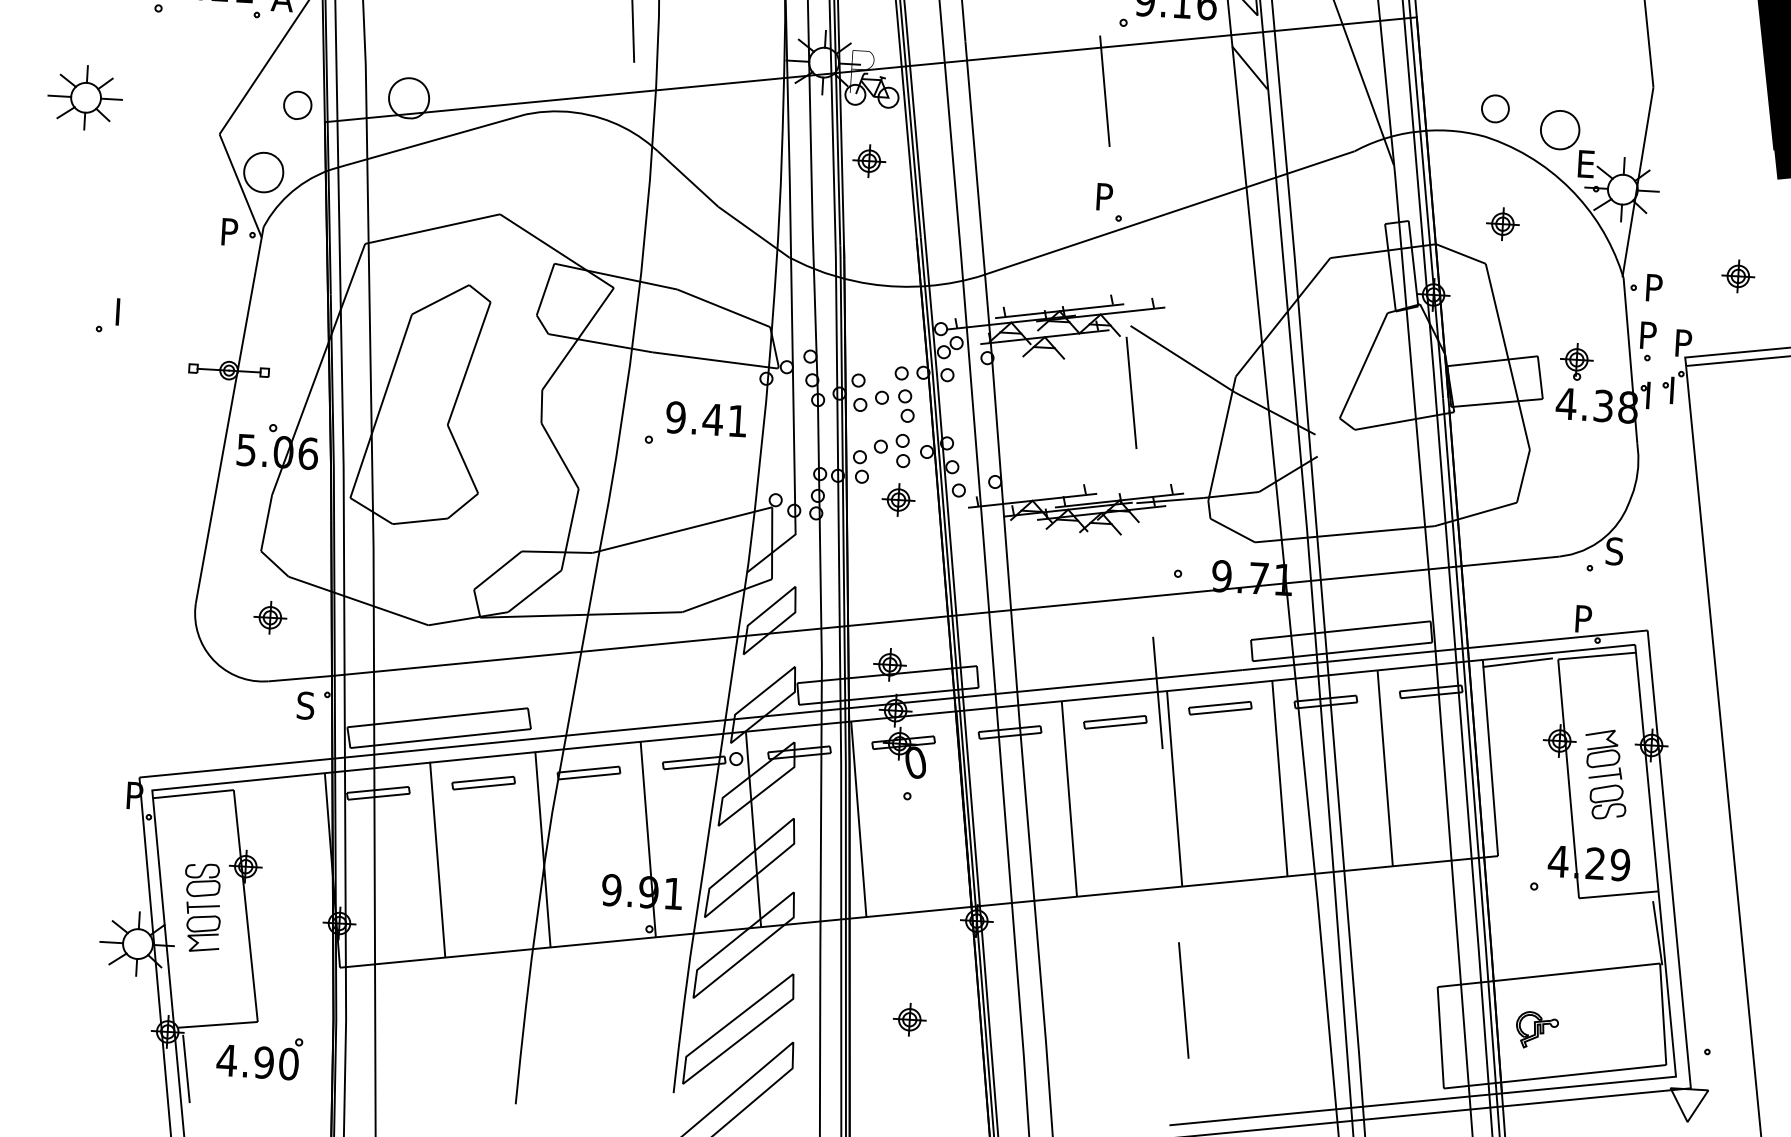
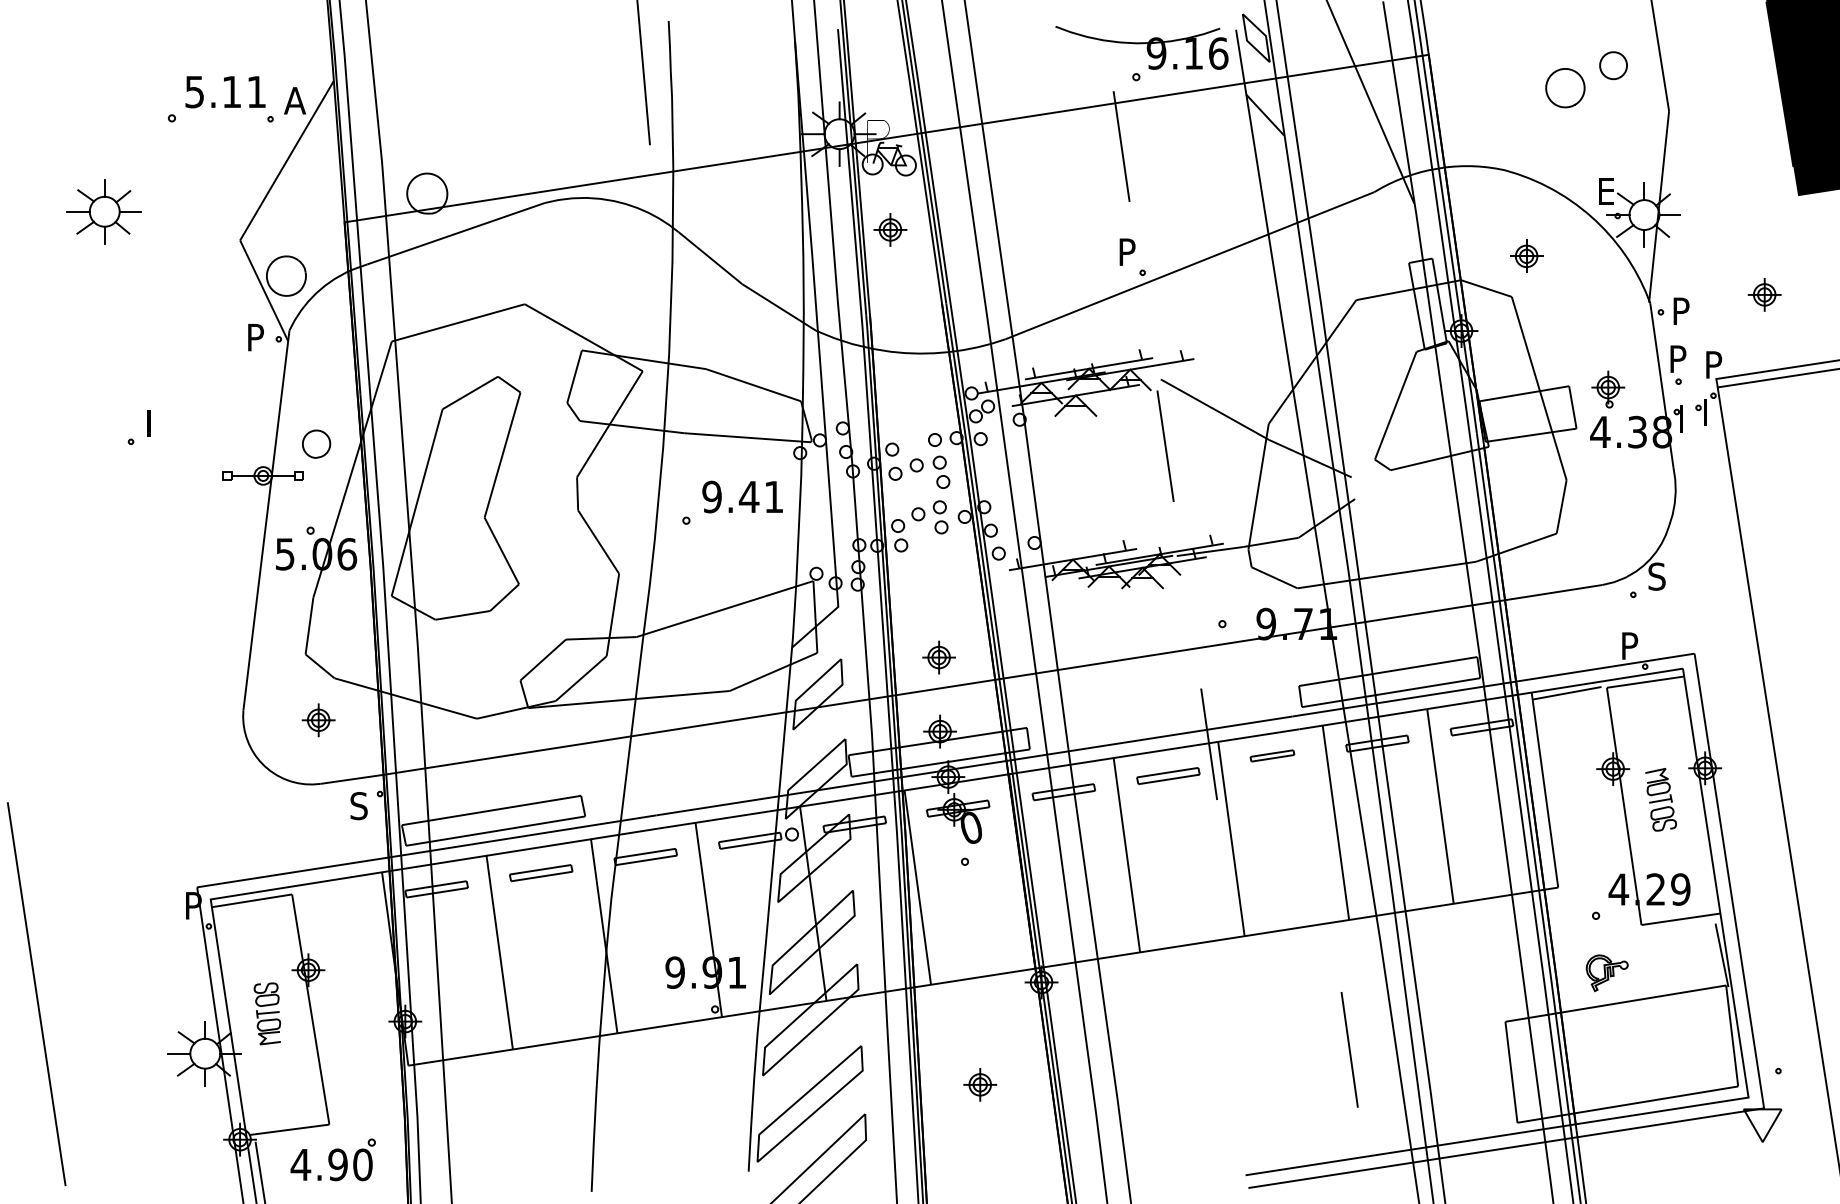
curve: (1496, 96) -> (1613, 53), moved
part: (297, 104) -> (316, 443), moved
curve: (1572, 143) -> (1578, 100), moved
part: (897, 499) -> (938, 657), moved
part: (1220, 707) -> (1272, 755), size x0.7
part: (1605, 774) -> (1660, 799), size x0.7
part: (202, 907) -> (267, 1013), size x0.7
line: (1183, 1000) -> (1349, 1049), moved
part: (1536, 1030) -> (1606, 973), moved

